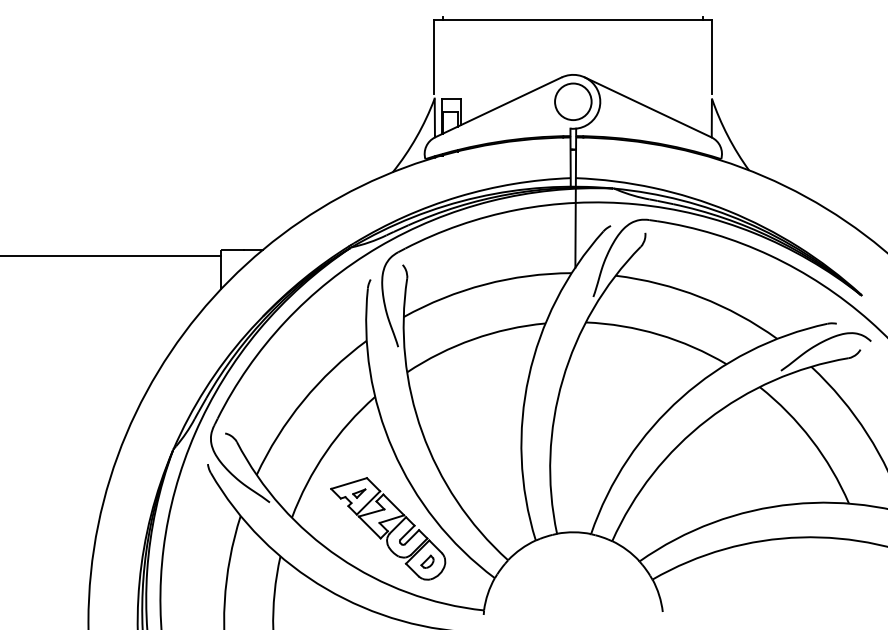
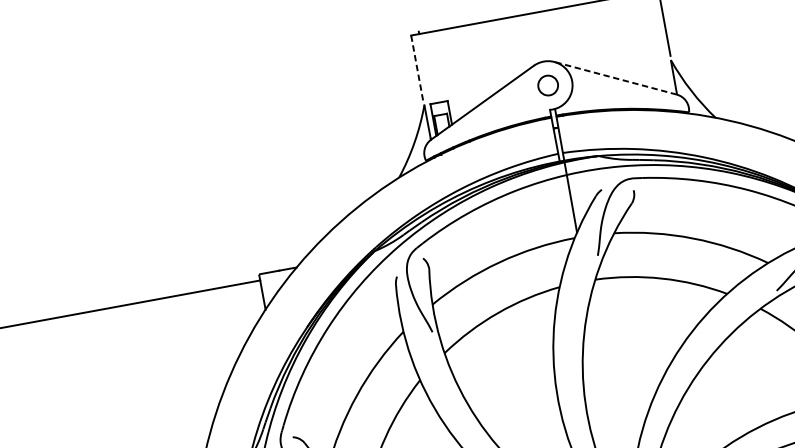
line: (434, 57) -> (417, 68), solid -> dashed
circle: (573, 101) -> (548, 85), size x0.6
line: (647, 107) -> (615, 78), solid -> dashed

